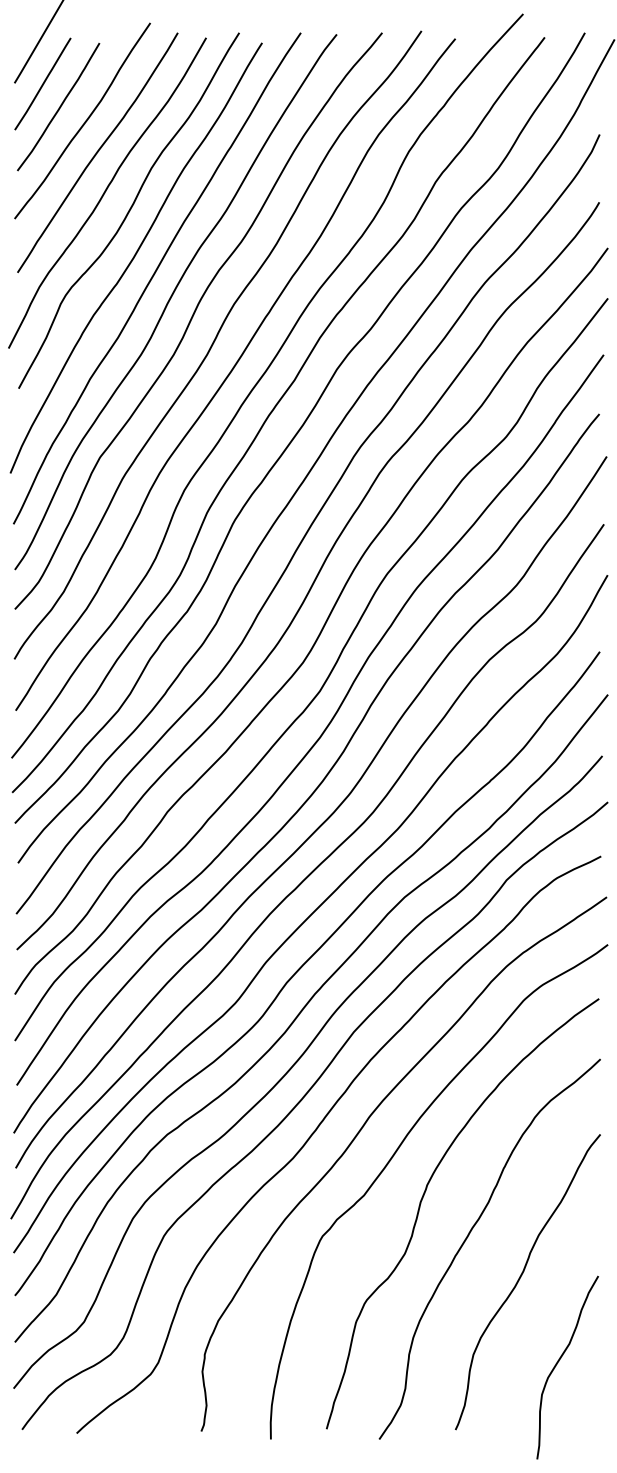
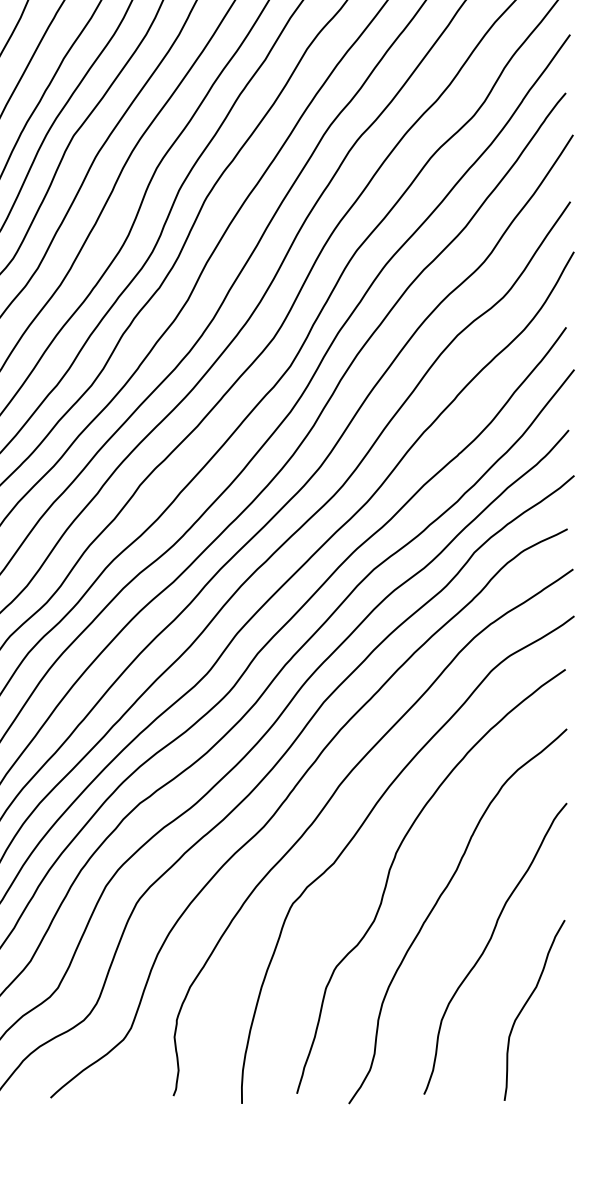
curve: (559, 1361) -> (526, 1004), moved

